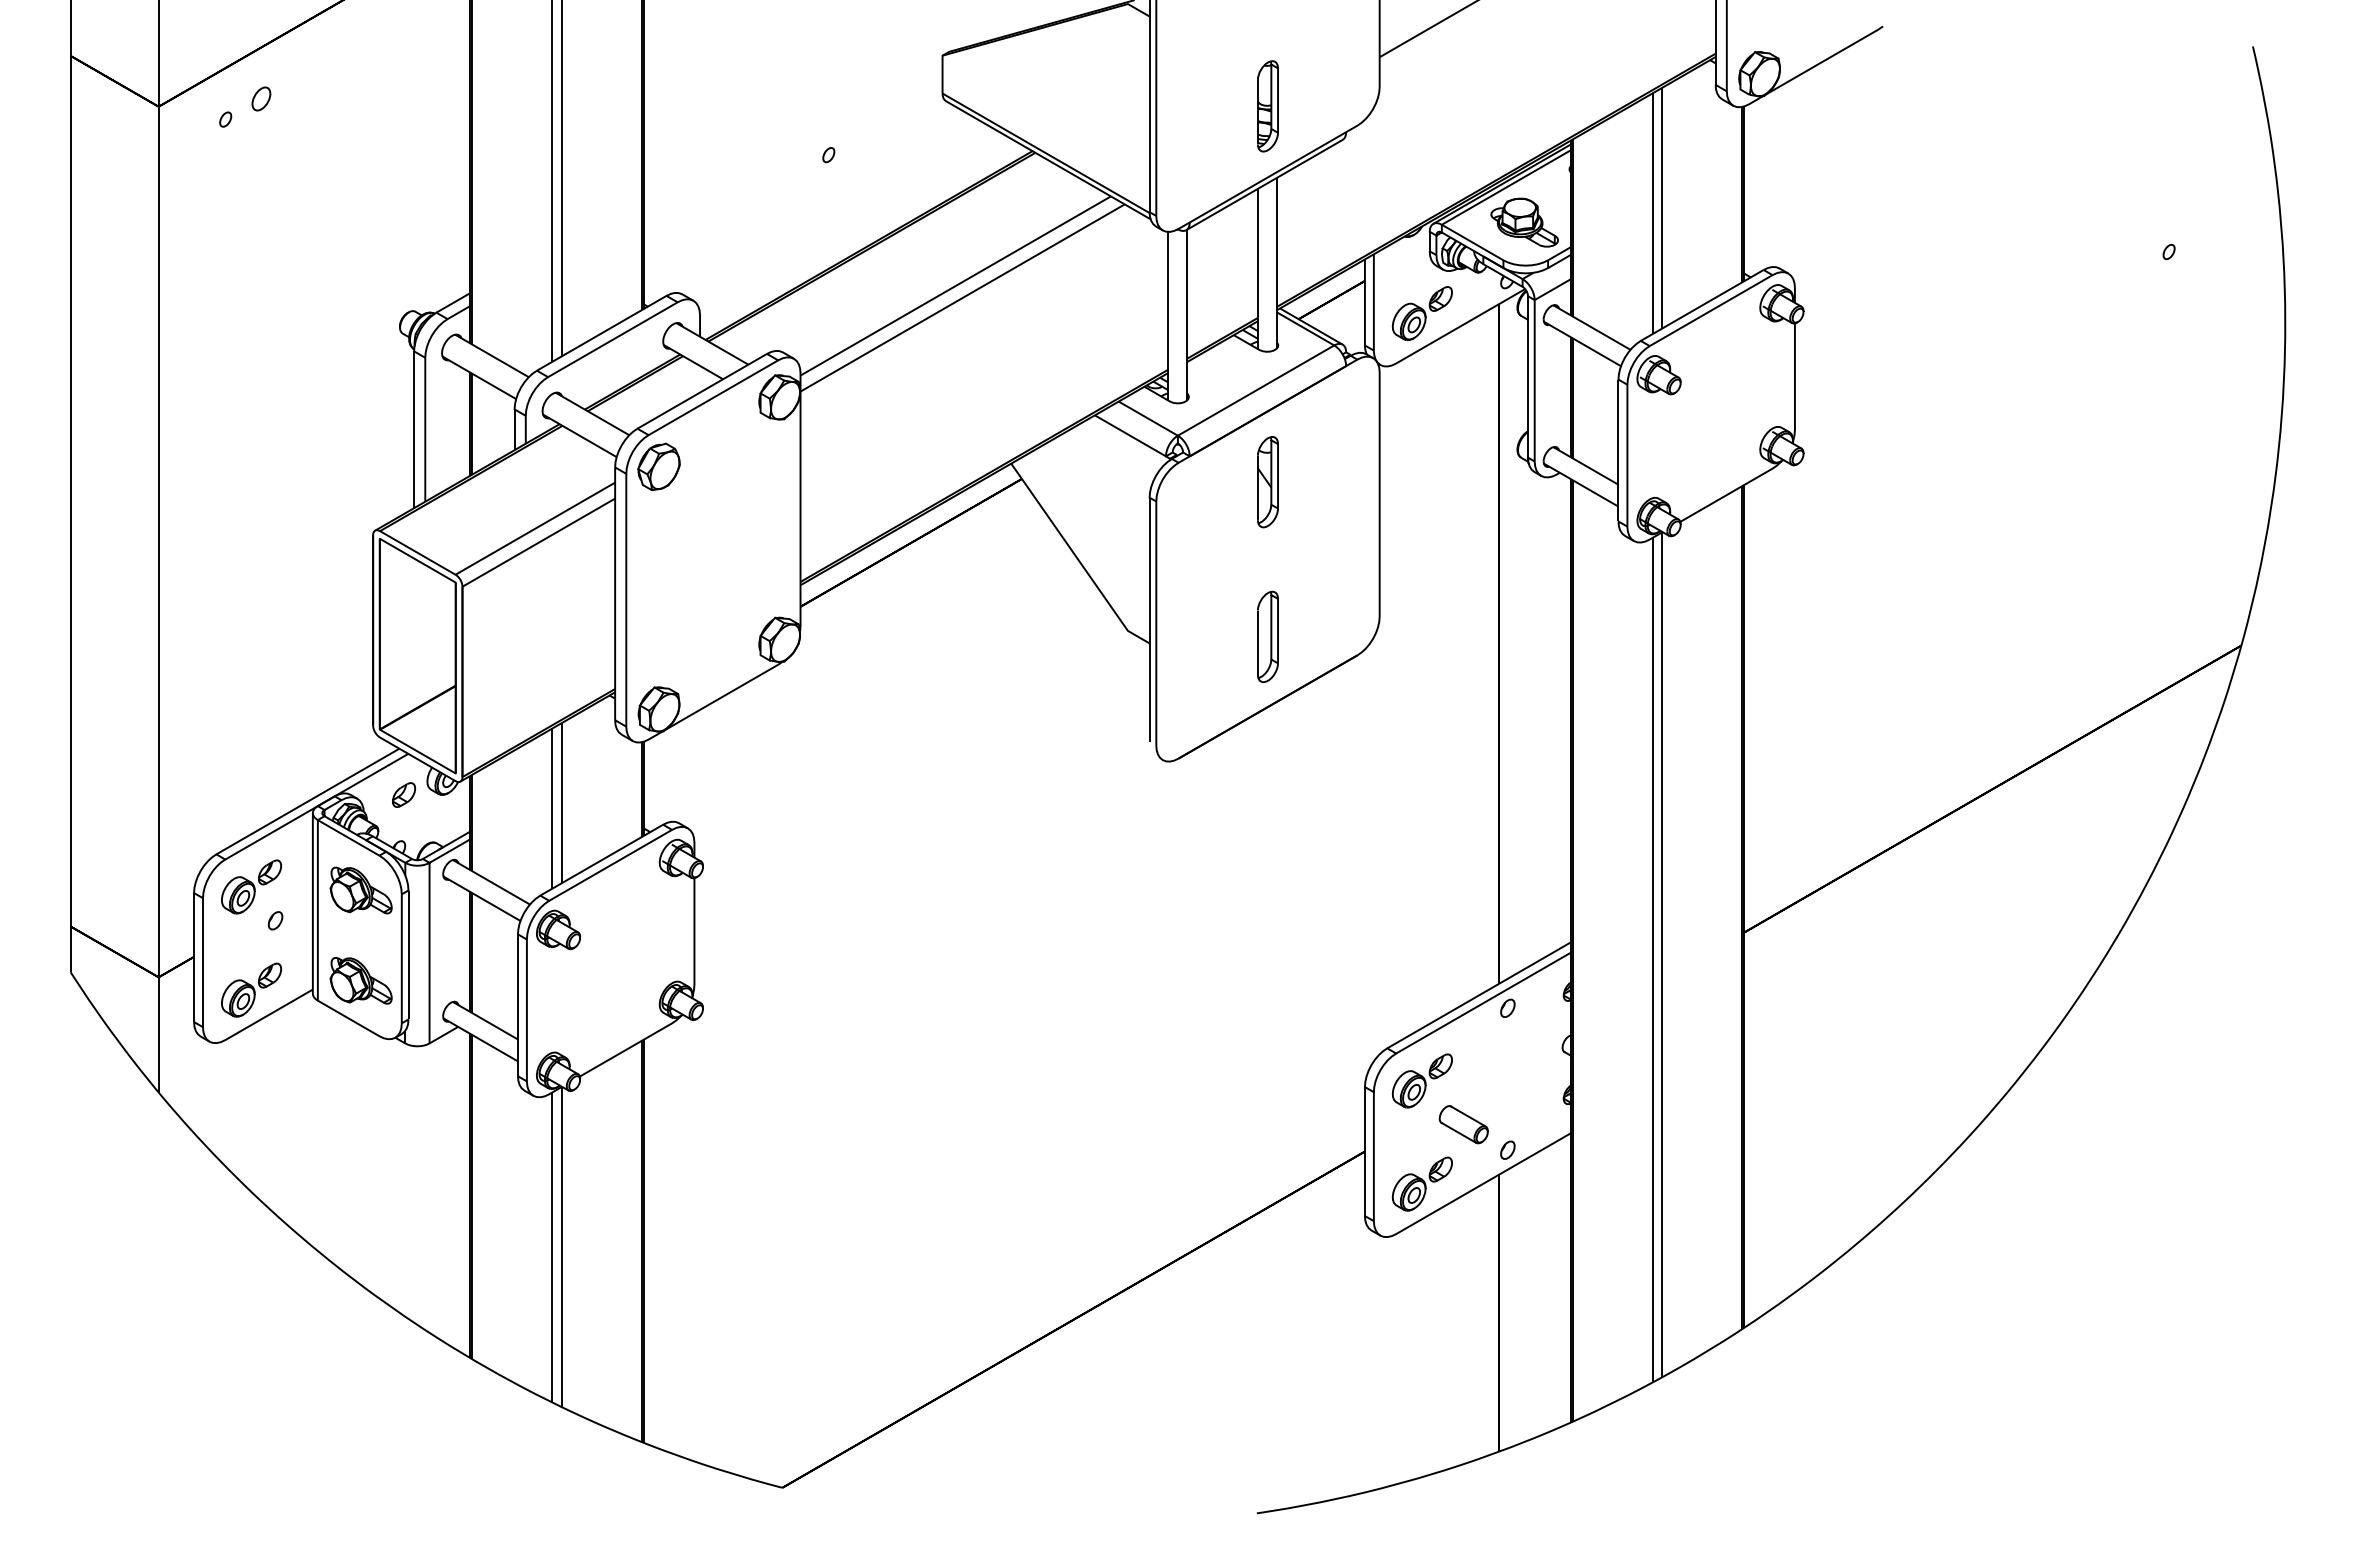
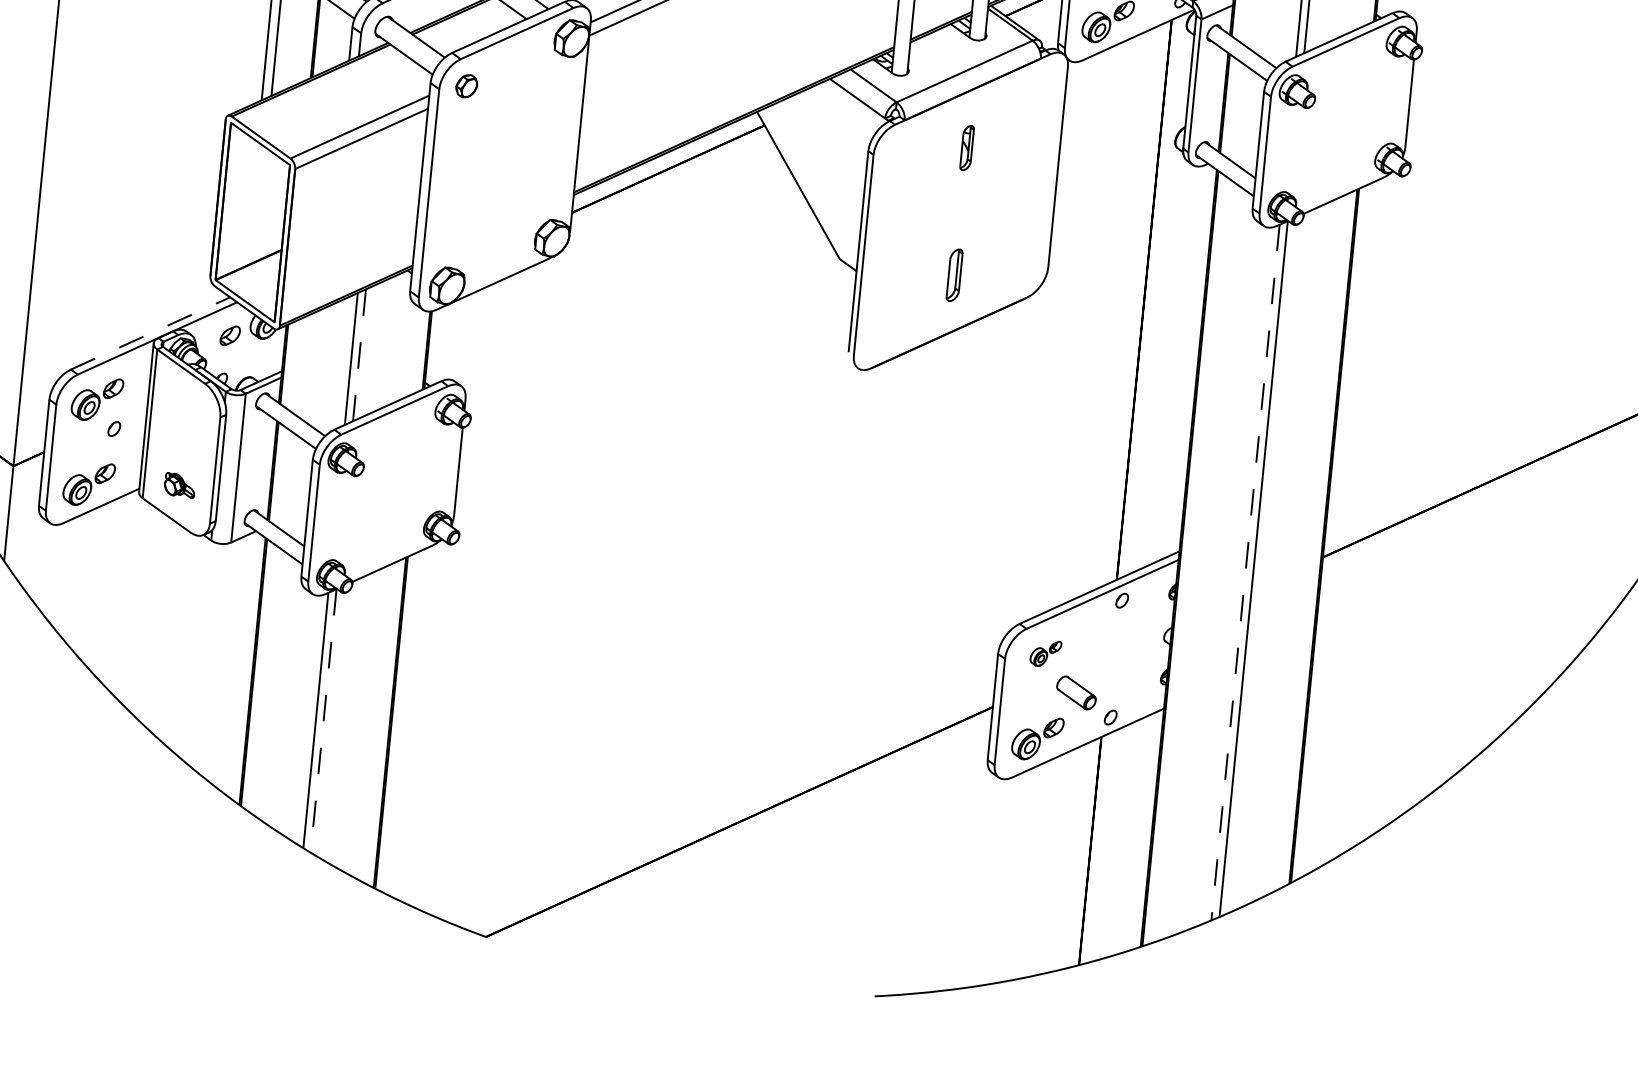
part: (658, 466) -> (466, 85), size x0.6
part: (1267, 482) -> (966, 148), size x0.6
part: (1267, 636) -> (954, 275), size x0.7
line: (307, 801) -> (150, 333), solid -> dashed
line: (561, 803) -> (359, 355), solid -> dashed
part: (360, 890) -> (186, 410), removed
line: (1652, 960) -> (1245, 572), solid -> dashed
part: (360, 980) -> (179, 485), size x0.6
part: (1421, 1080) -> (1045, 653), size x0.6
line: (561, 1247) -> (323, 721), solid -> dashed

